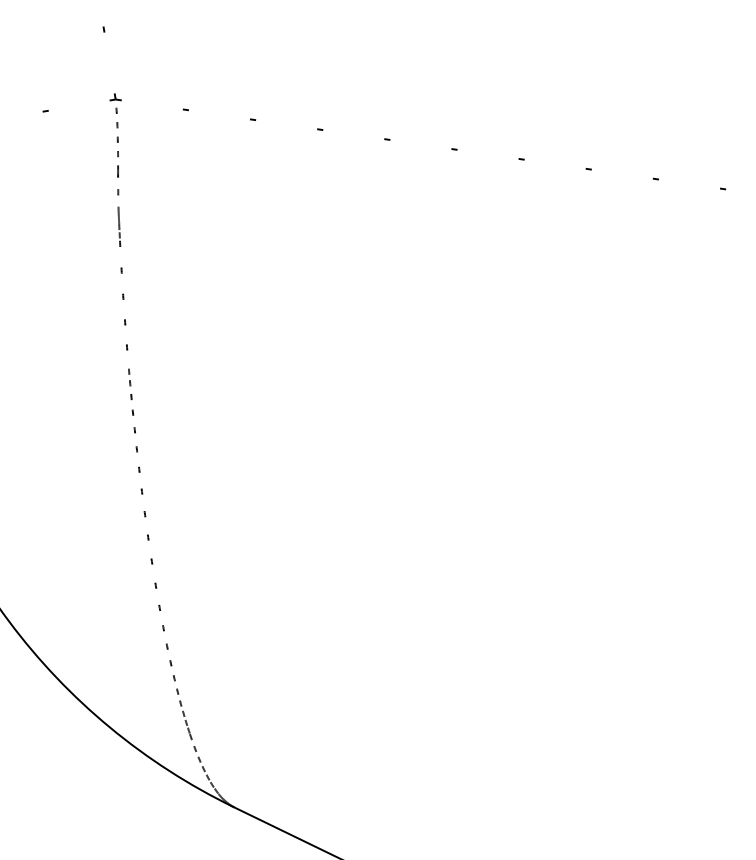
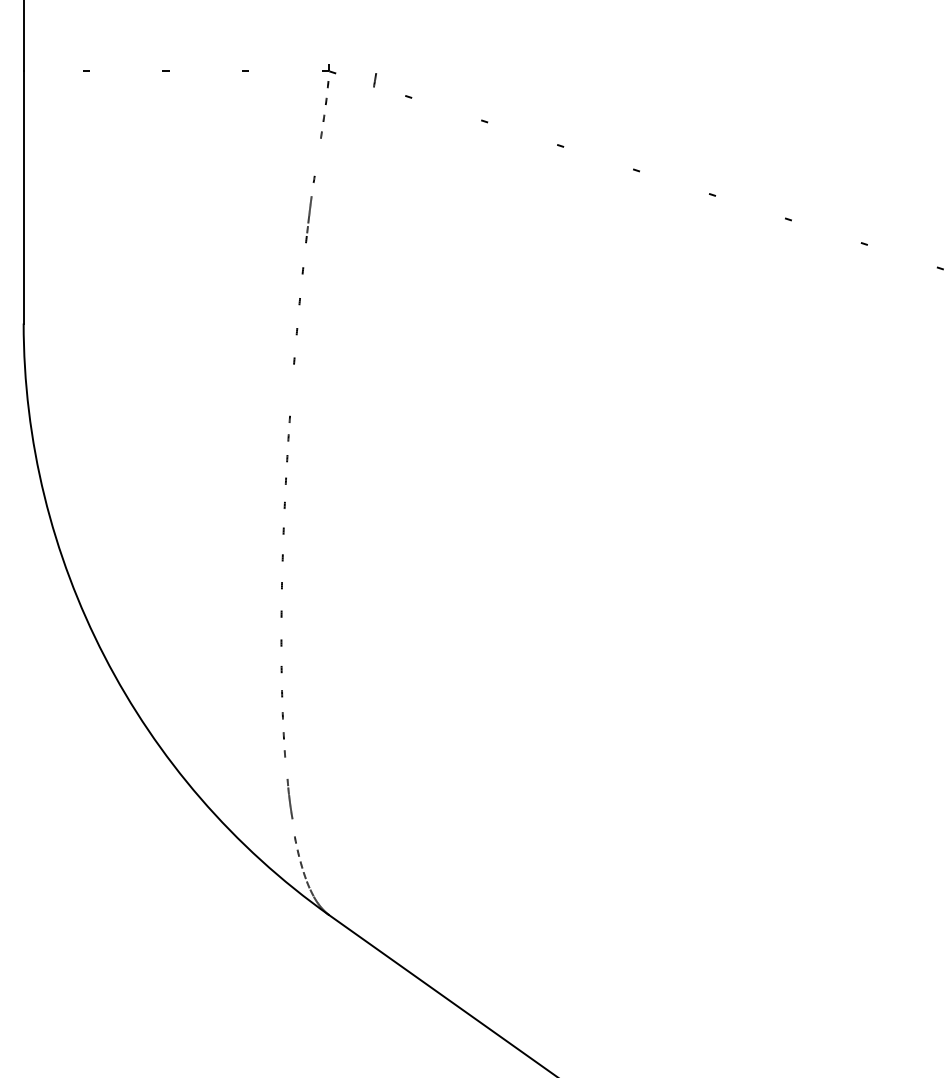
line: (118, 171) -> (375, 80), moved
part: (129, 377) -> (291, 396), removed
part: (184, 714) -> (289, 797), size x0.6

